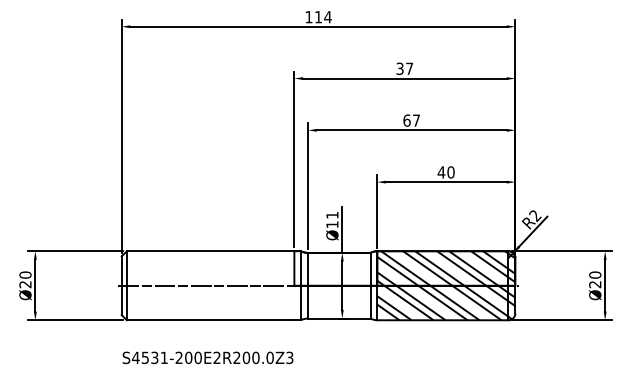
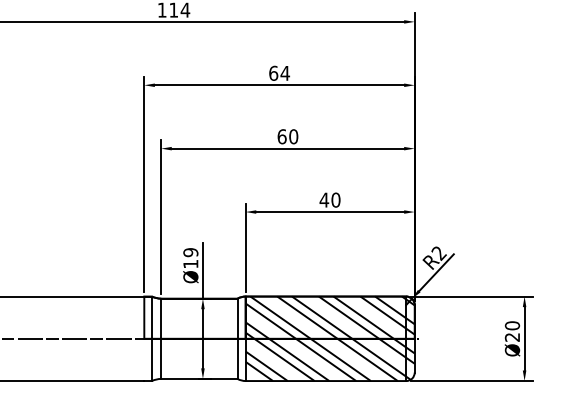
text: (404, 68) -> (279, 72), 37 -> 64
text: (416, 120) -> (293, 136), 67 -> 60
text: (332, 214) -> (190, 251), Ø11 -> Ø19

